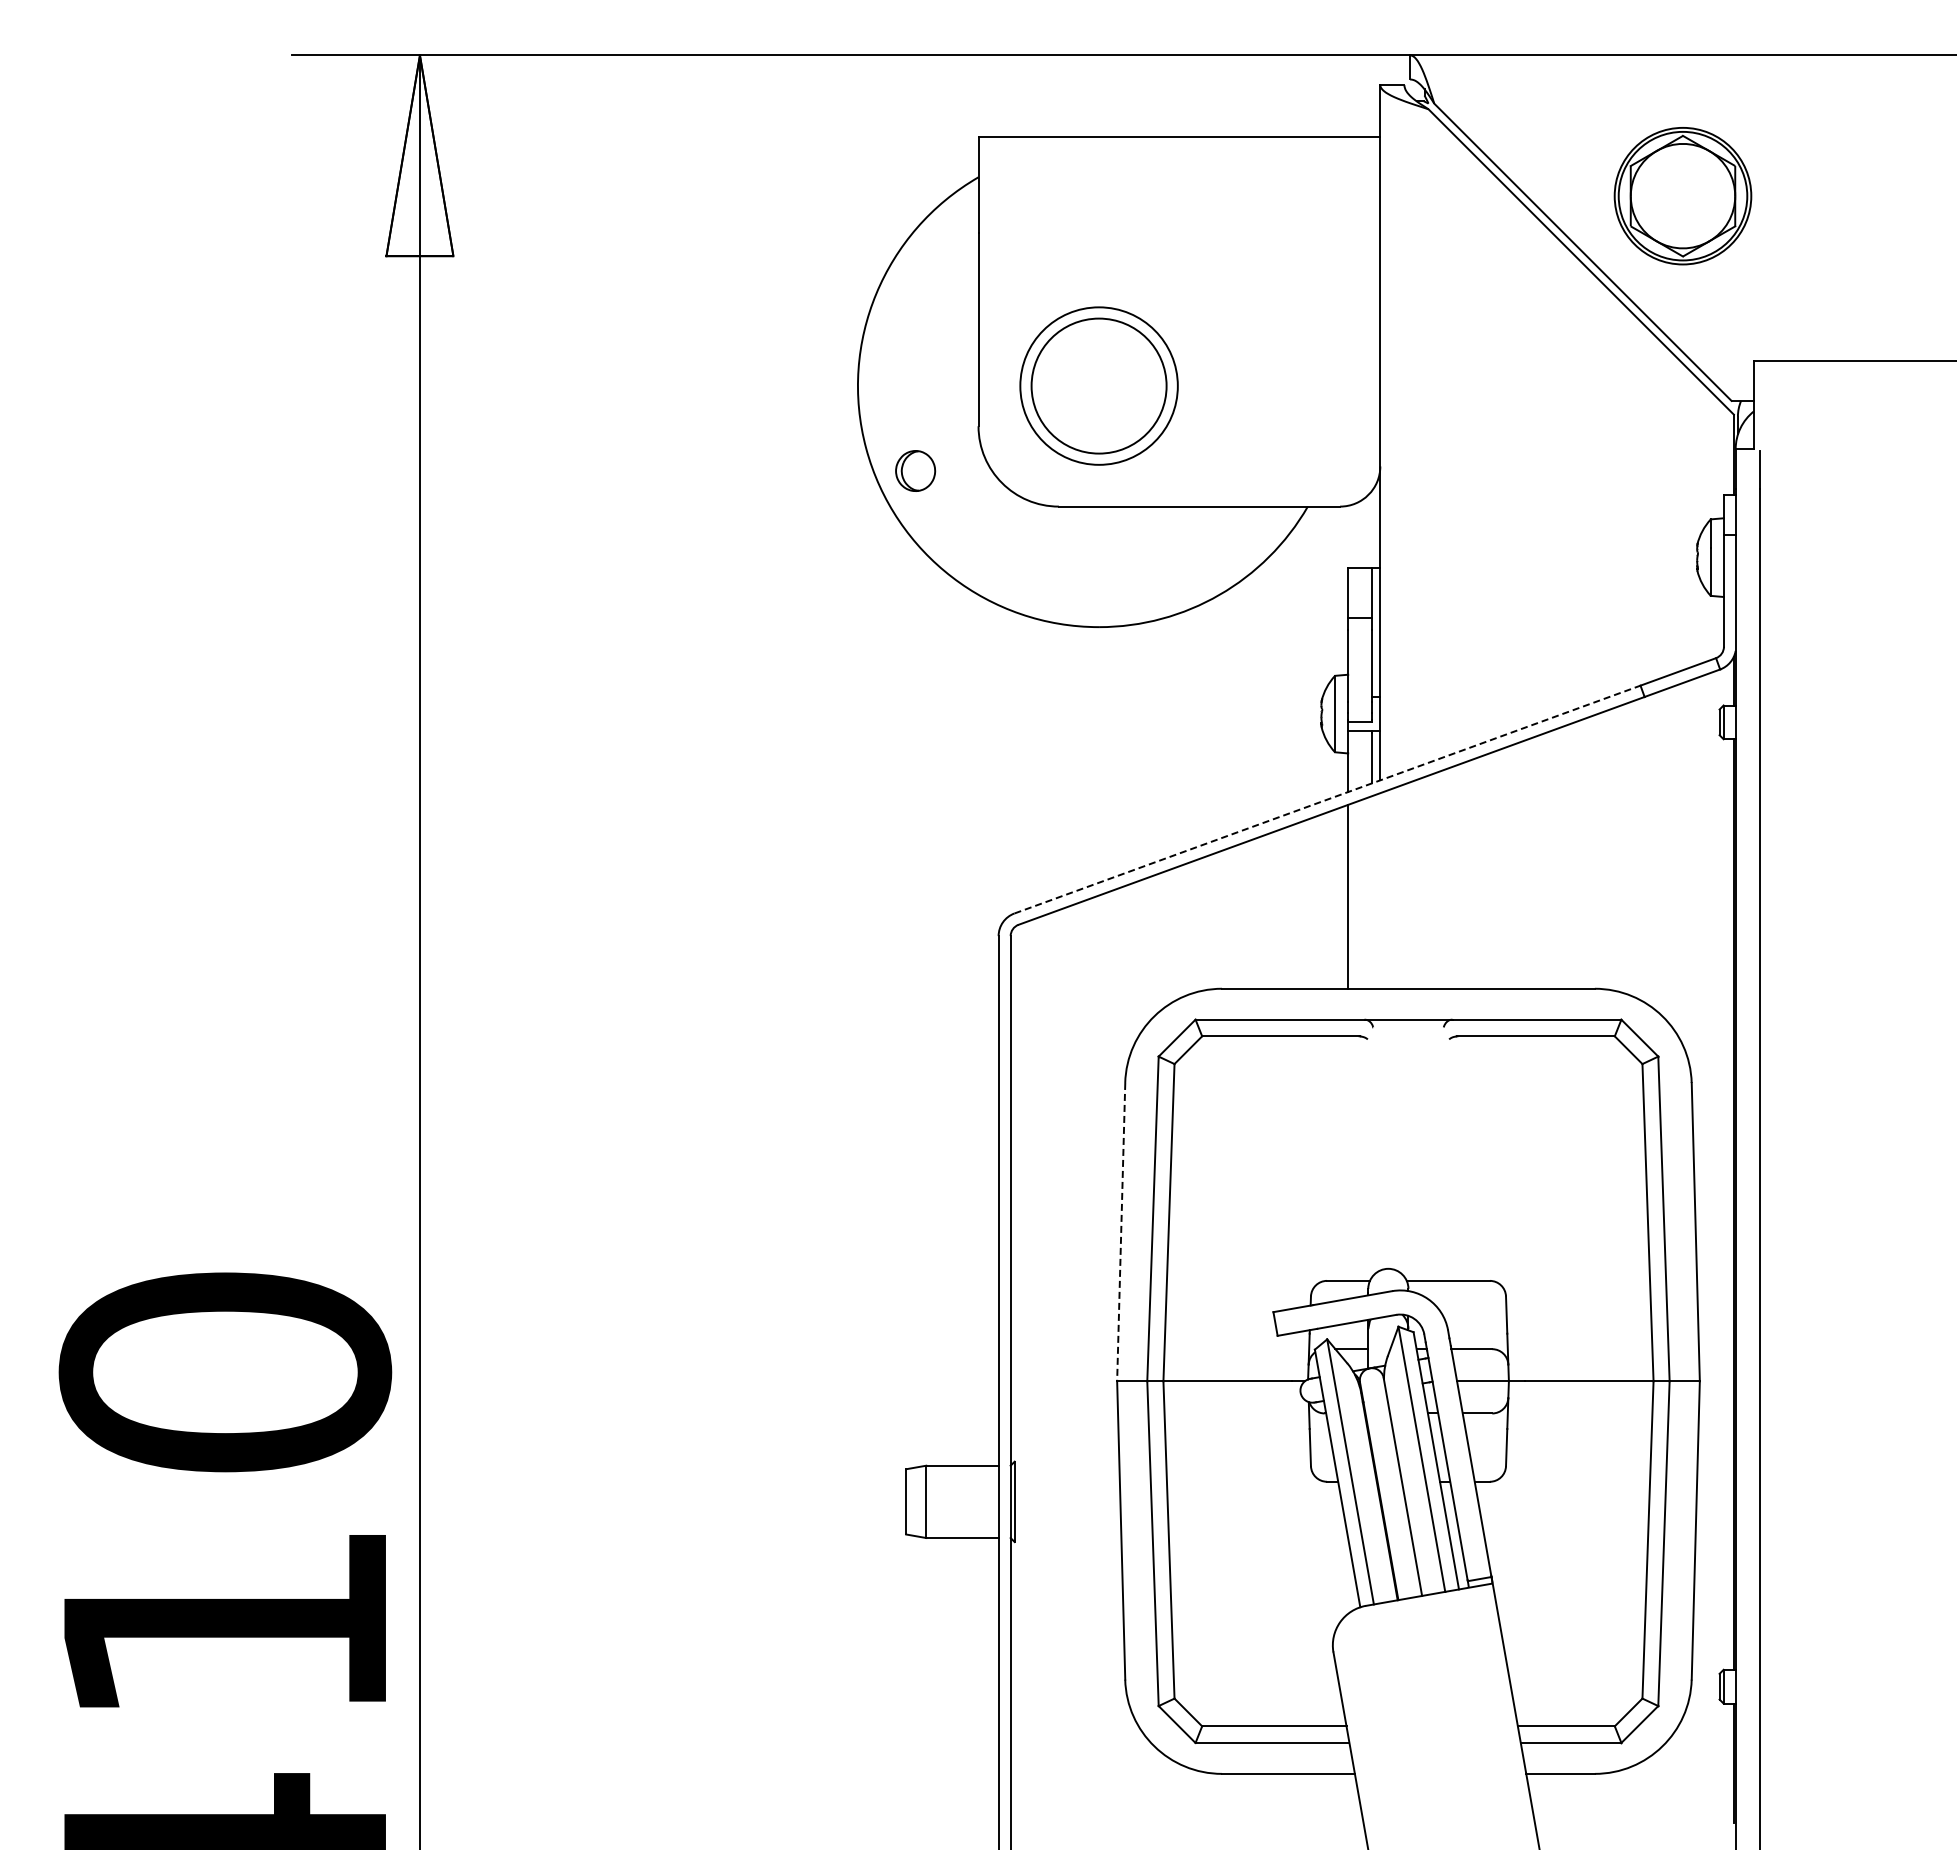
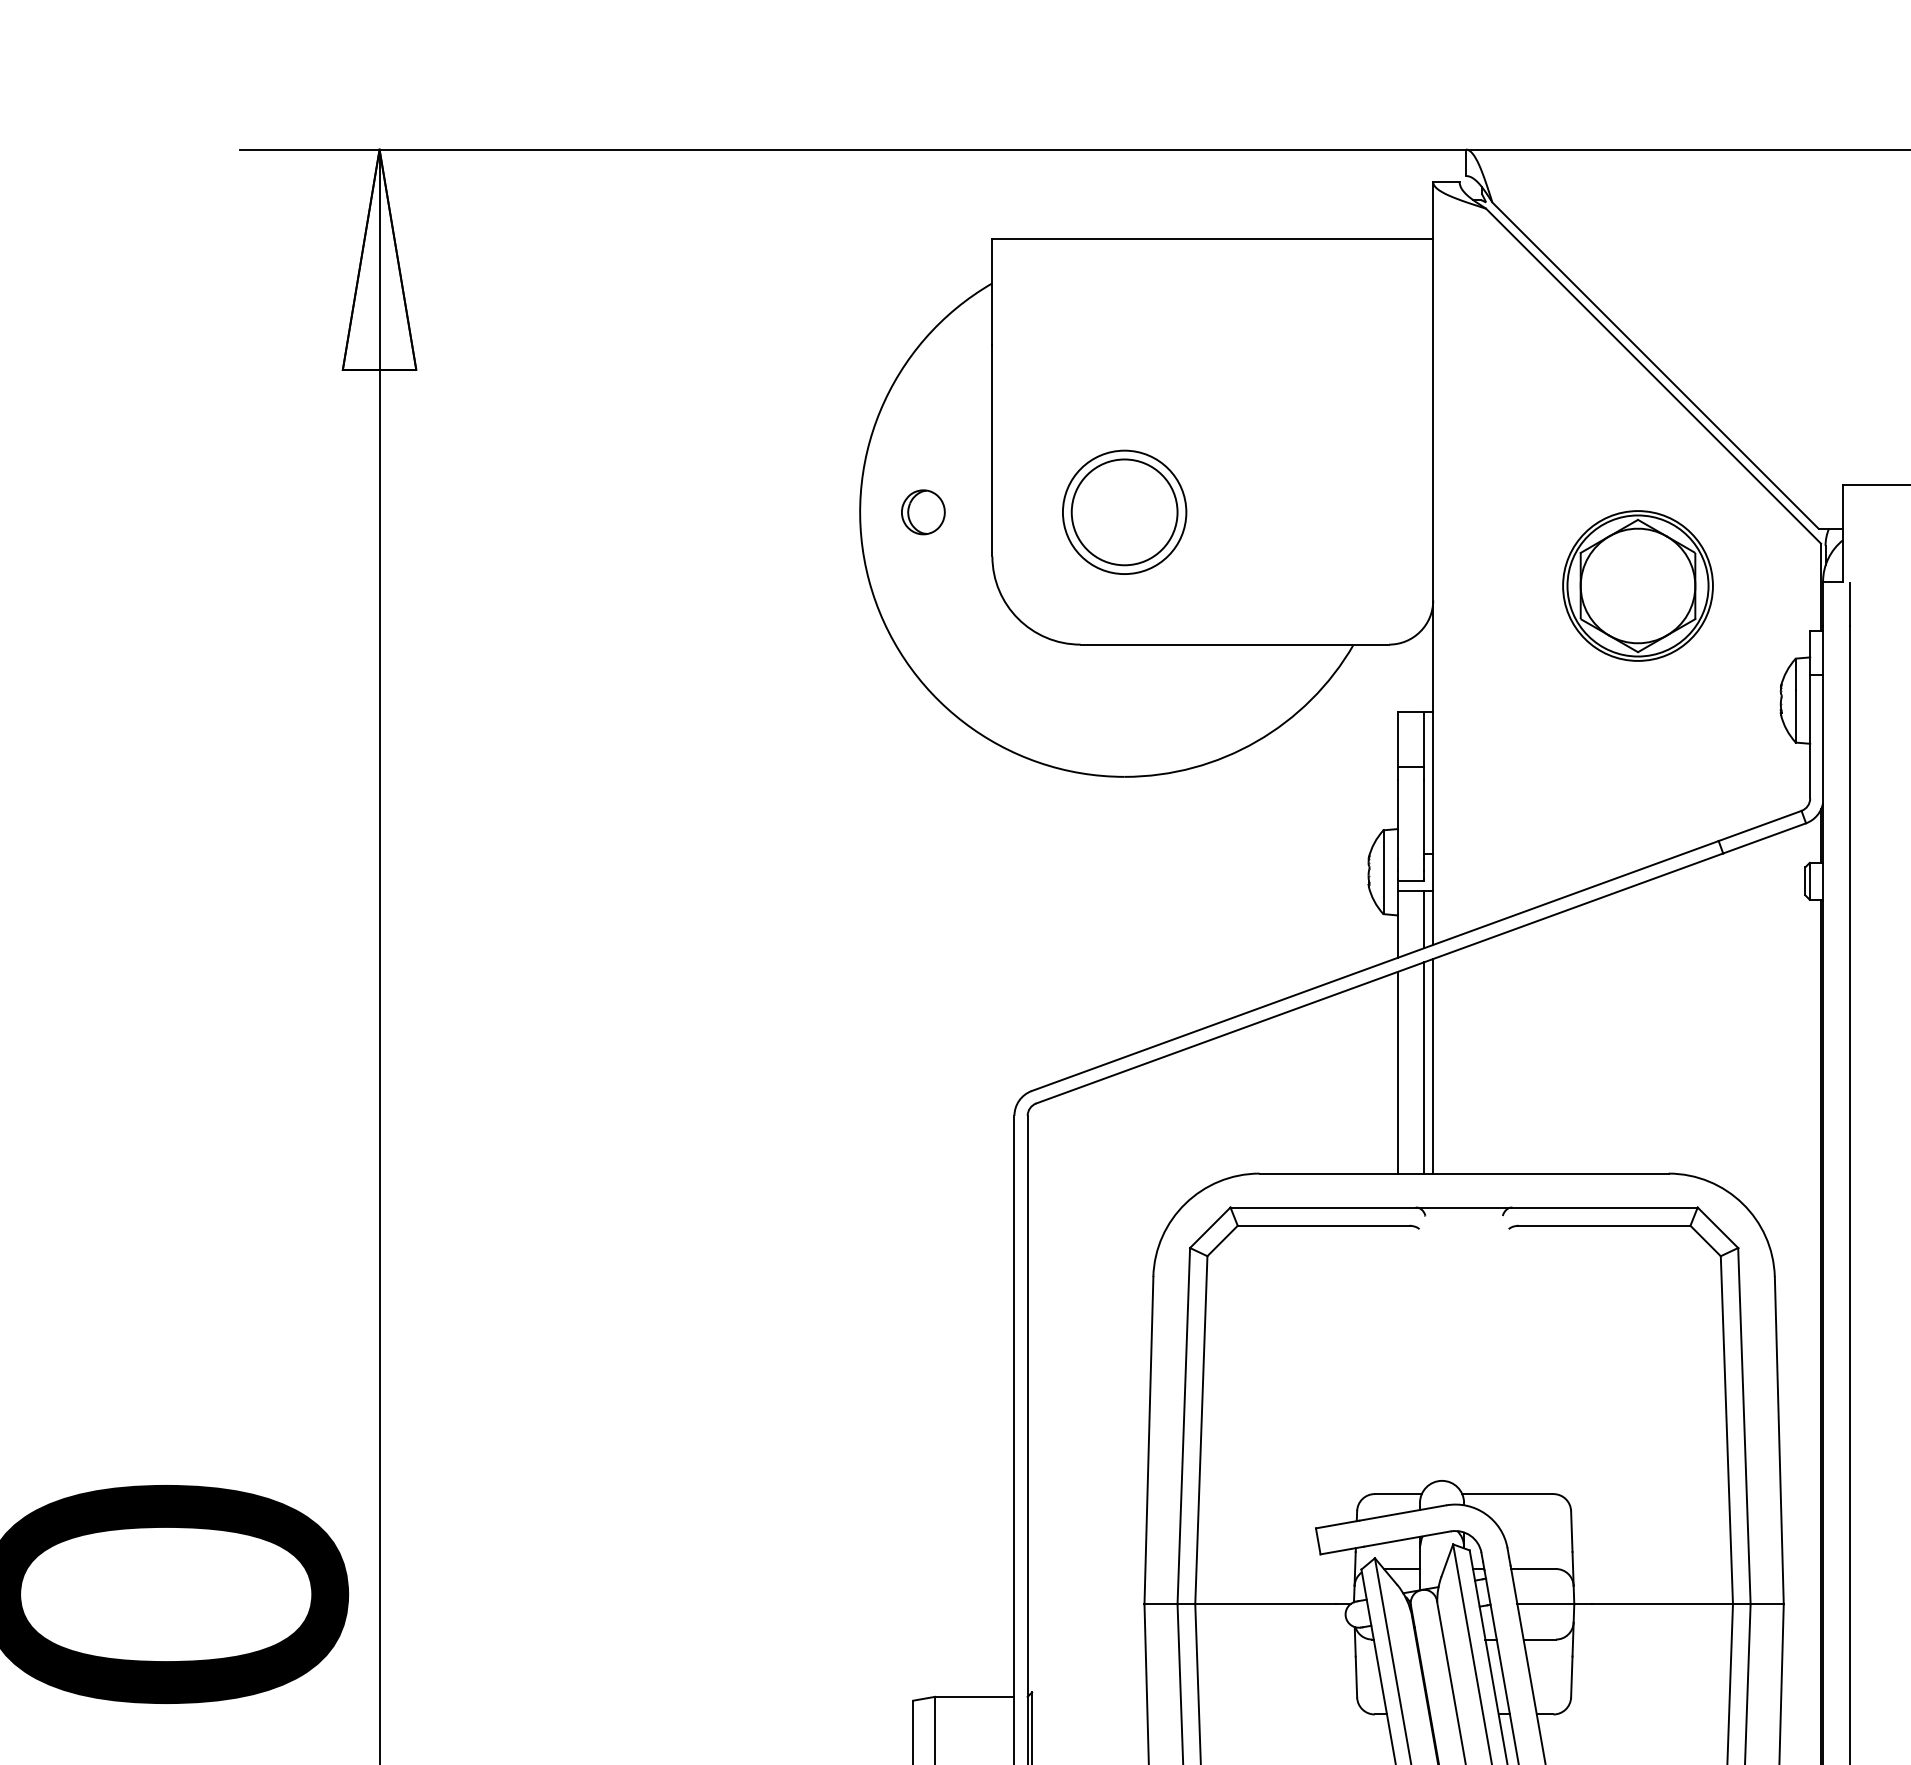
part: (1682, 196) -> (1637, 586), moved
part: (1098, 385) -> (1124, 511), size x0.71
part: (915, 470) -> (923, 511), moved
line: (1328, 799) -> (1376, 965), dashed -> solid
line: (1380, 890) -> (1433, 1065), added
line: (1372, 892) -> (1424, 1067), added
line: (1121, 1232) -> (1149, 1441), dashed -> solid

